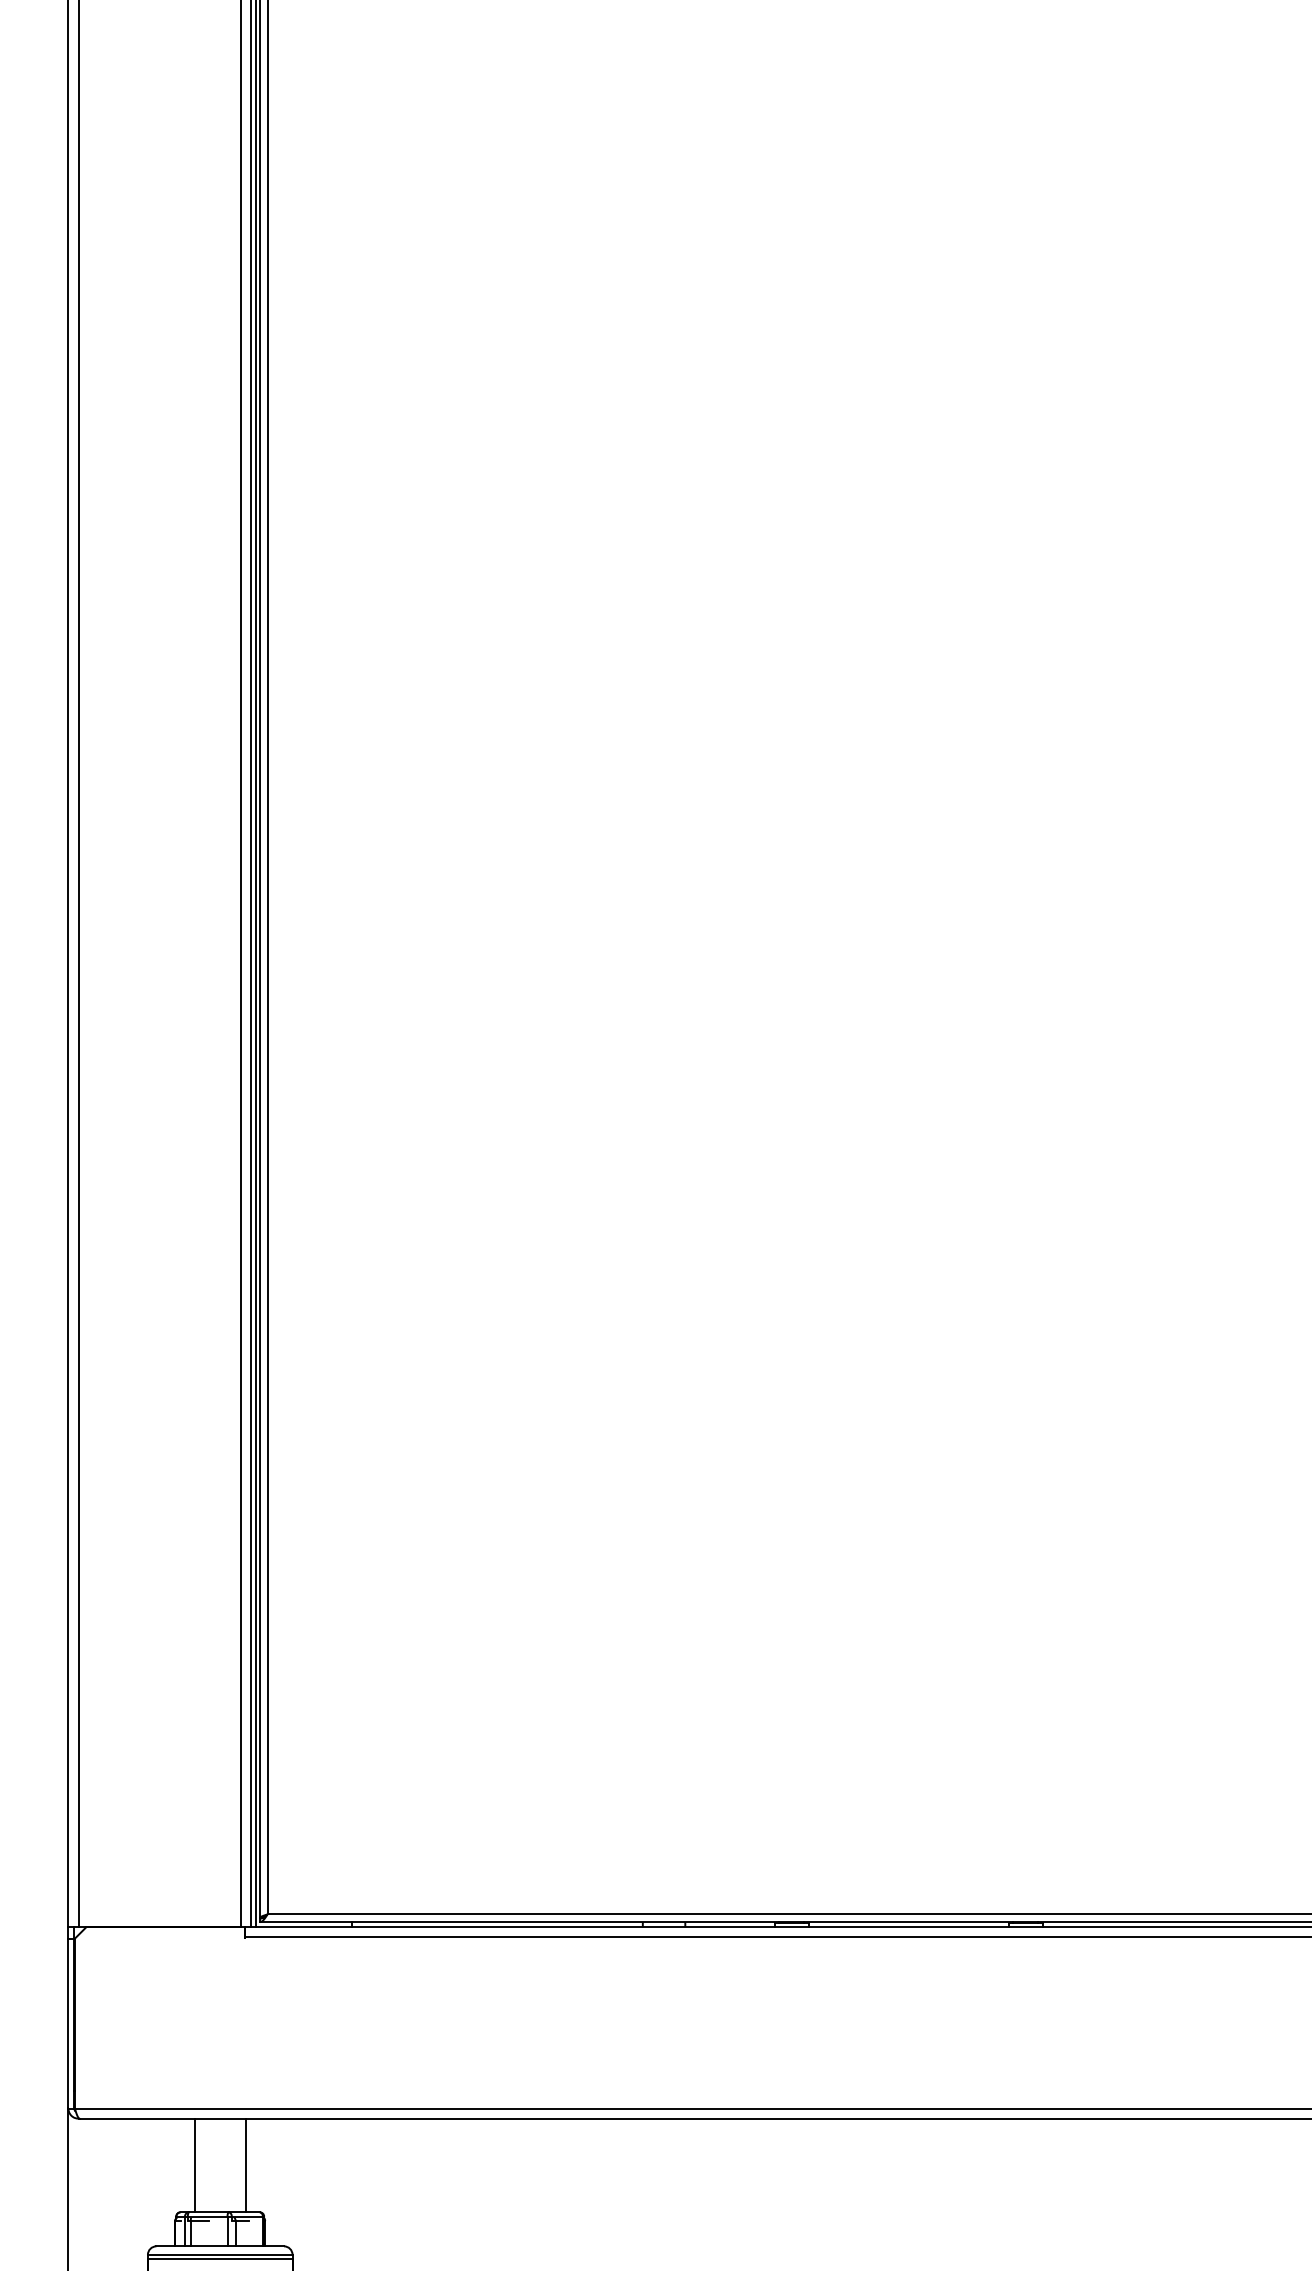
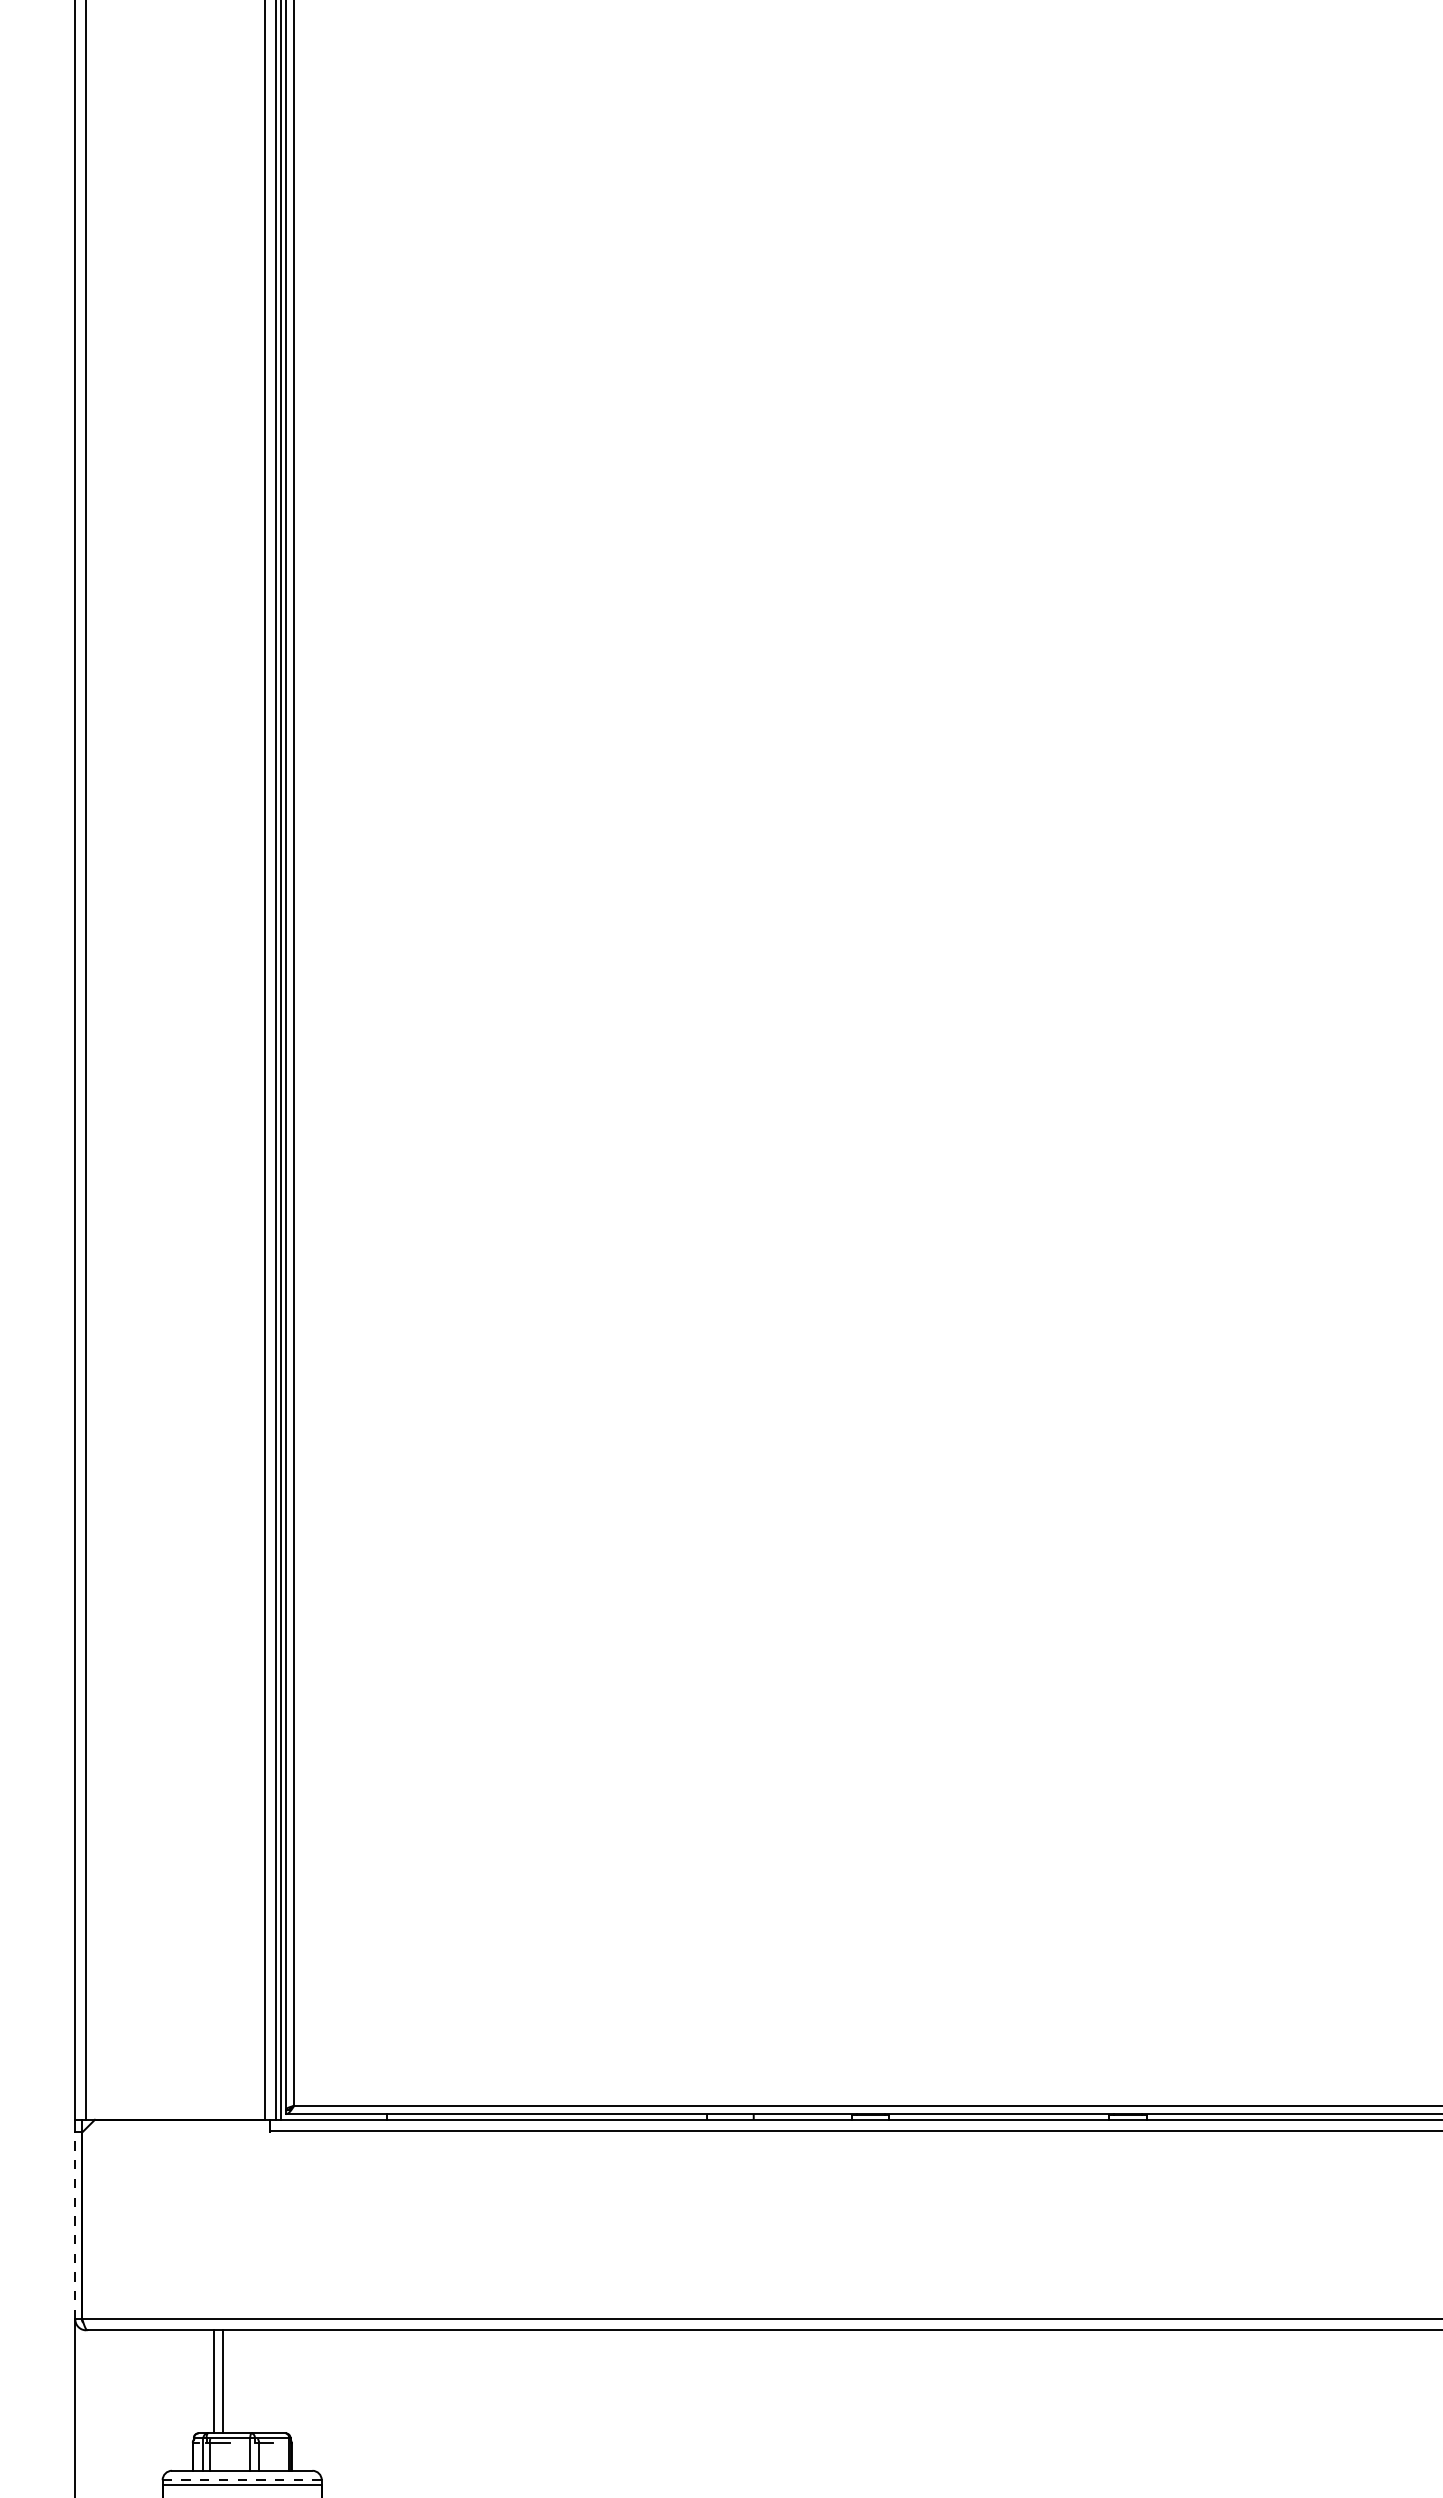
line: (68, 2023) -> (75, 2225), solid -> dashed
line: (245, 2165) -> (223, 2381), moved
line: (220, 2255) -> (242, 2480), solid -> dashed

